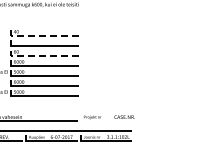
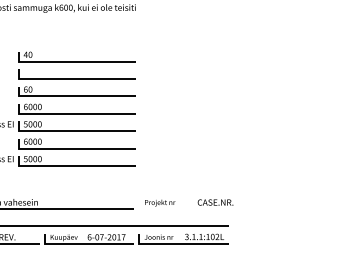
line: (40, 35) -> (69, 61), dashed -> solid
line: (40, 55) -> (69, 95), dashed -> solid

